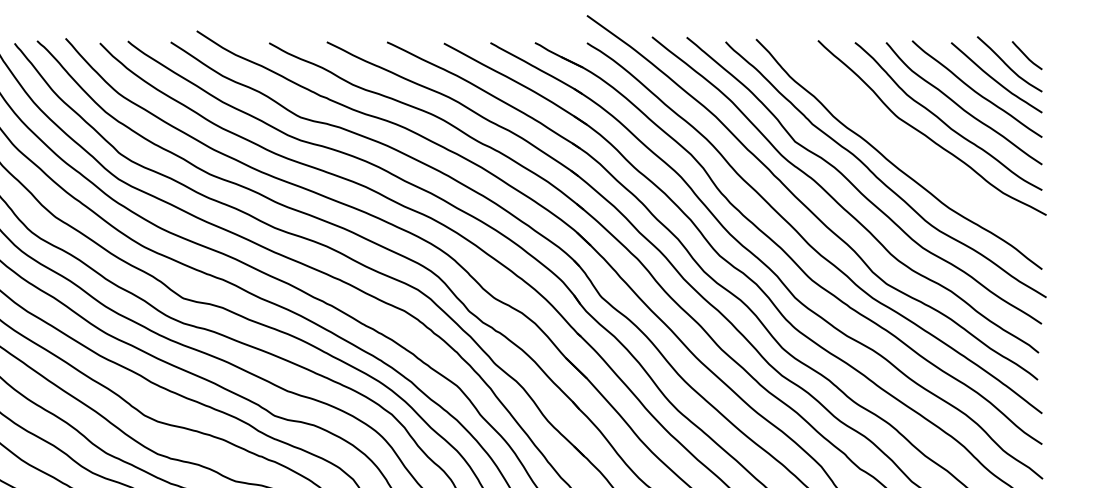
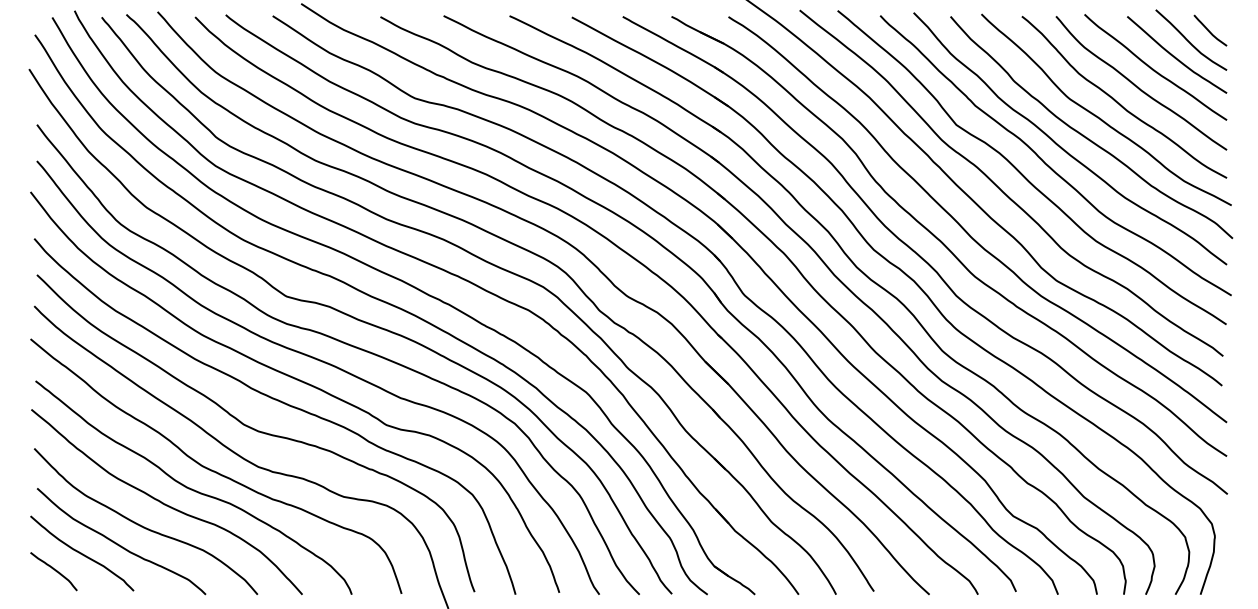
curve: (913, 152) -> (1086, 136), added

